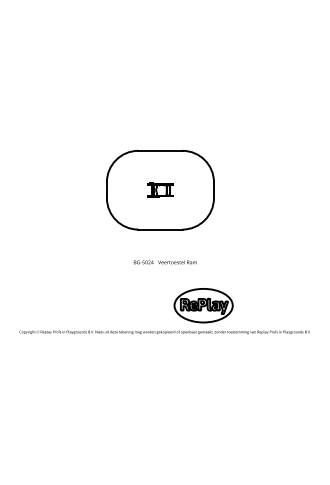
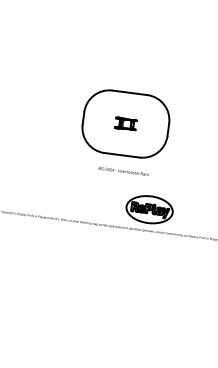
part: (160, 190) -> (125, 124), moved

